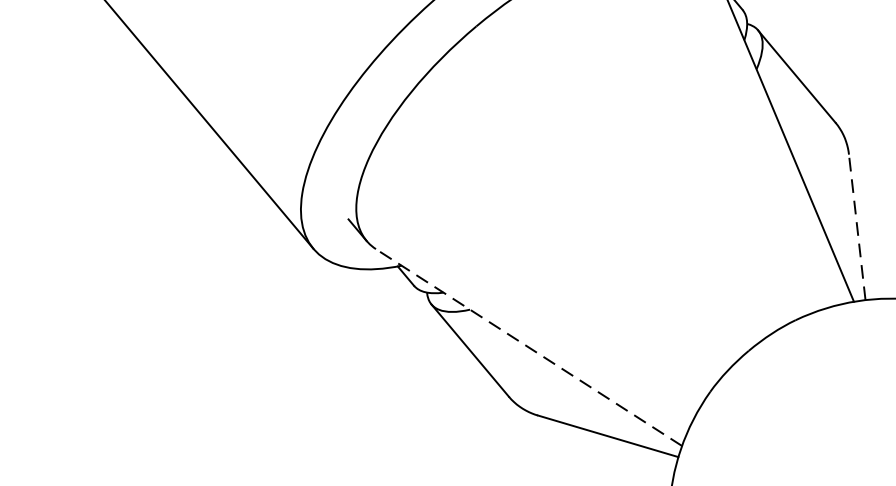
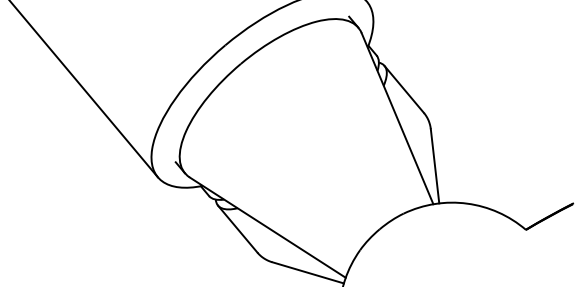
line: (856, 225) -> (434, 165), dashed -> solid
line: (528, 347) -> (267, 227), dashed -> solid

